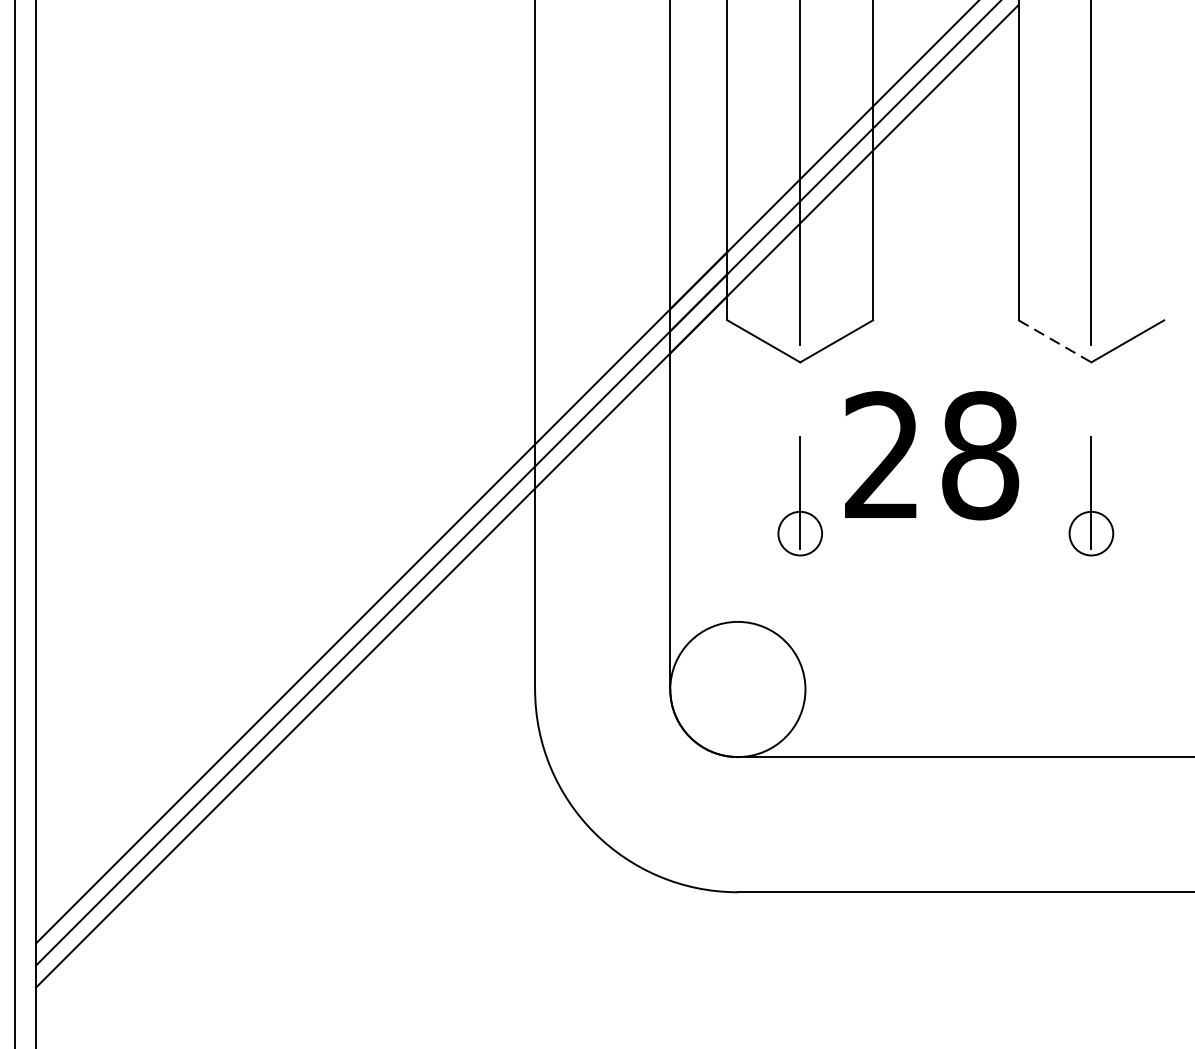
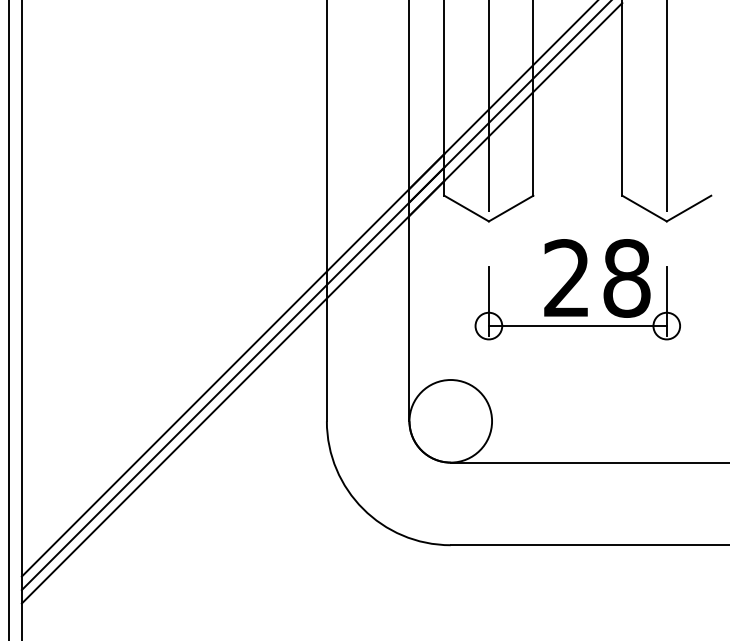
line: (1054, 341) -> (644, 208), dashed -> solid
text: (932, 455) -> (597, 278), moved
line: (945, 534) -> (577, 326), added

